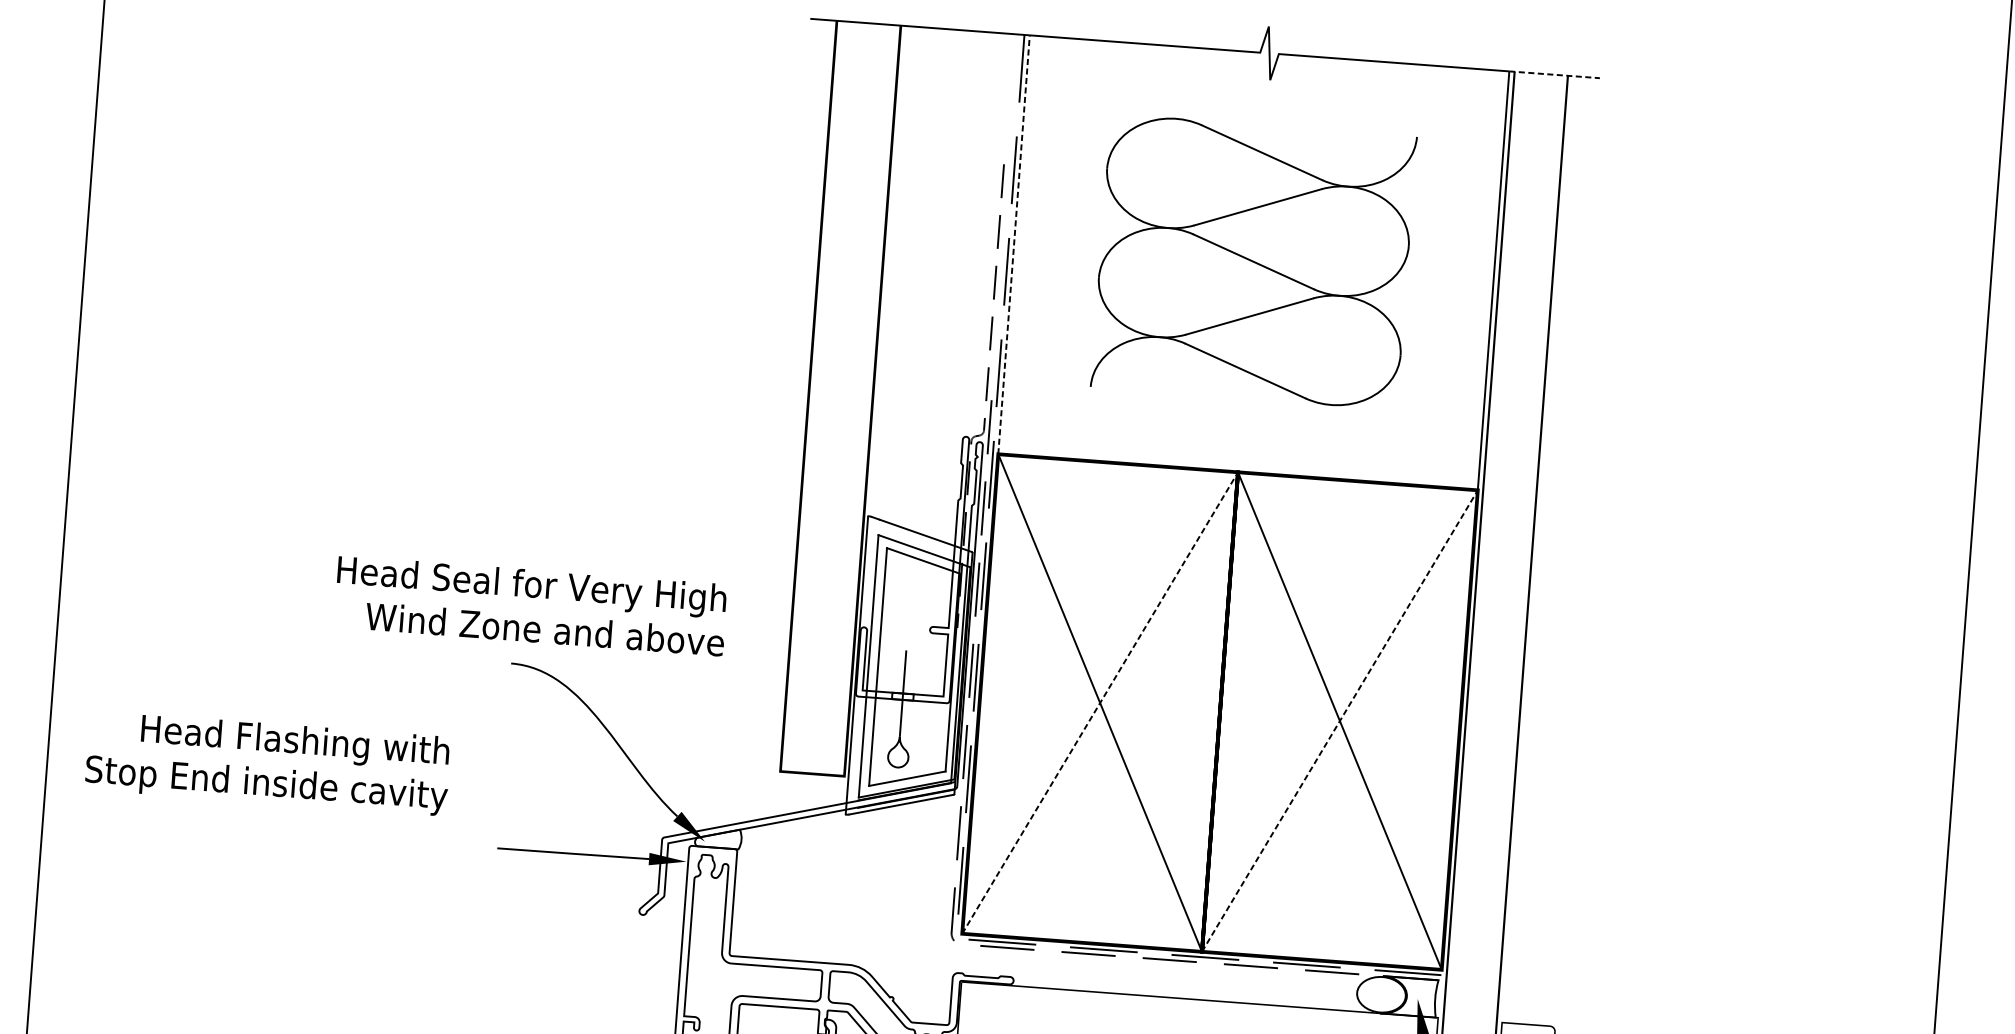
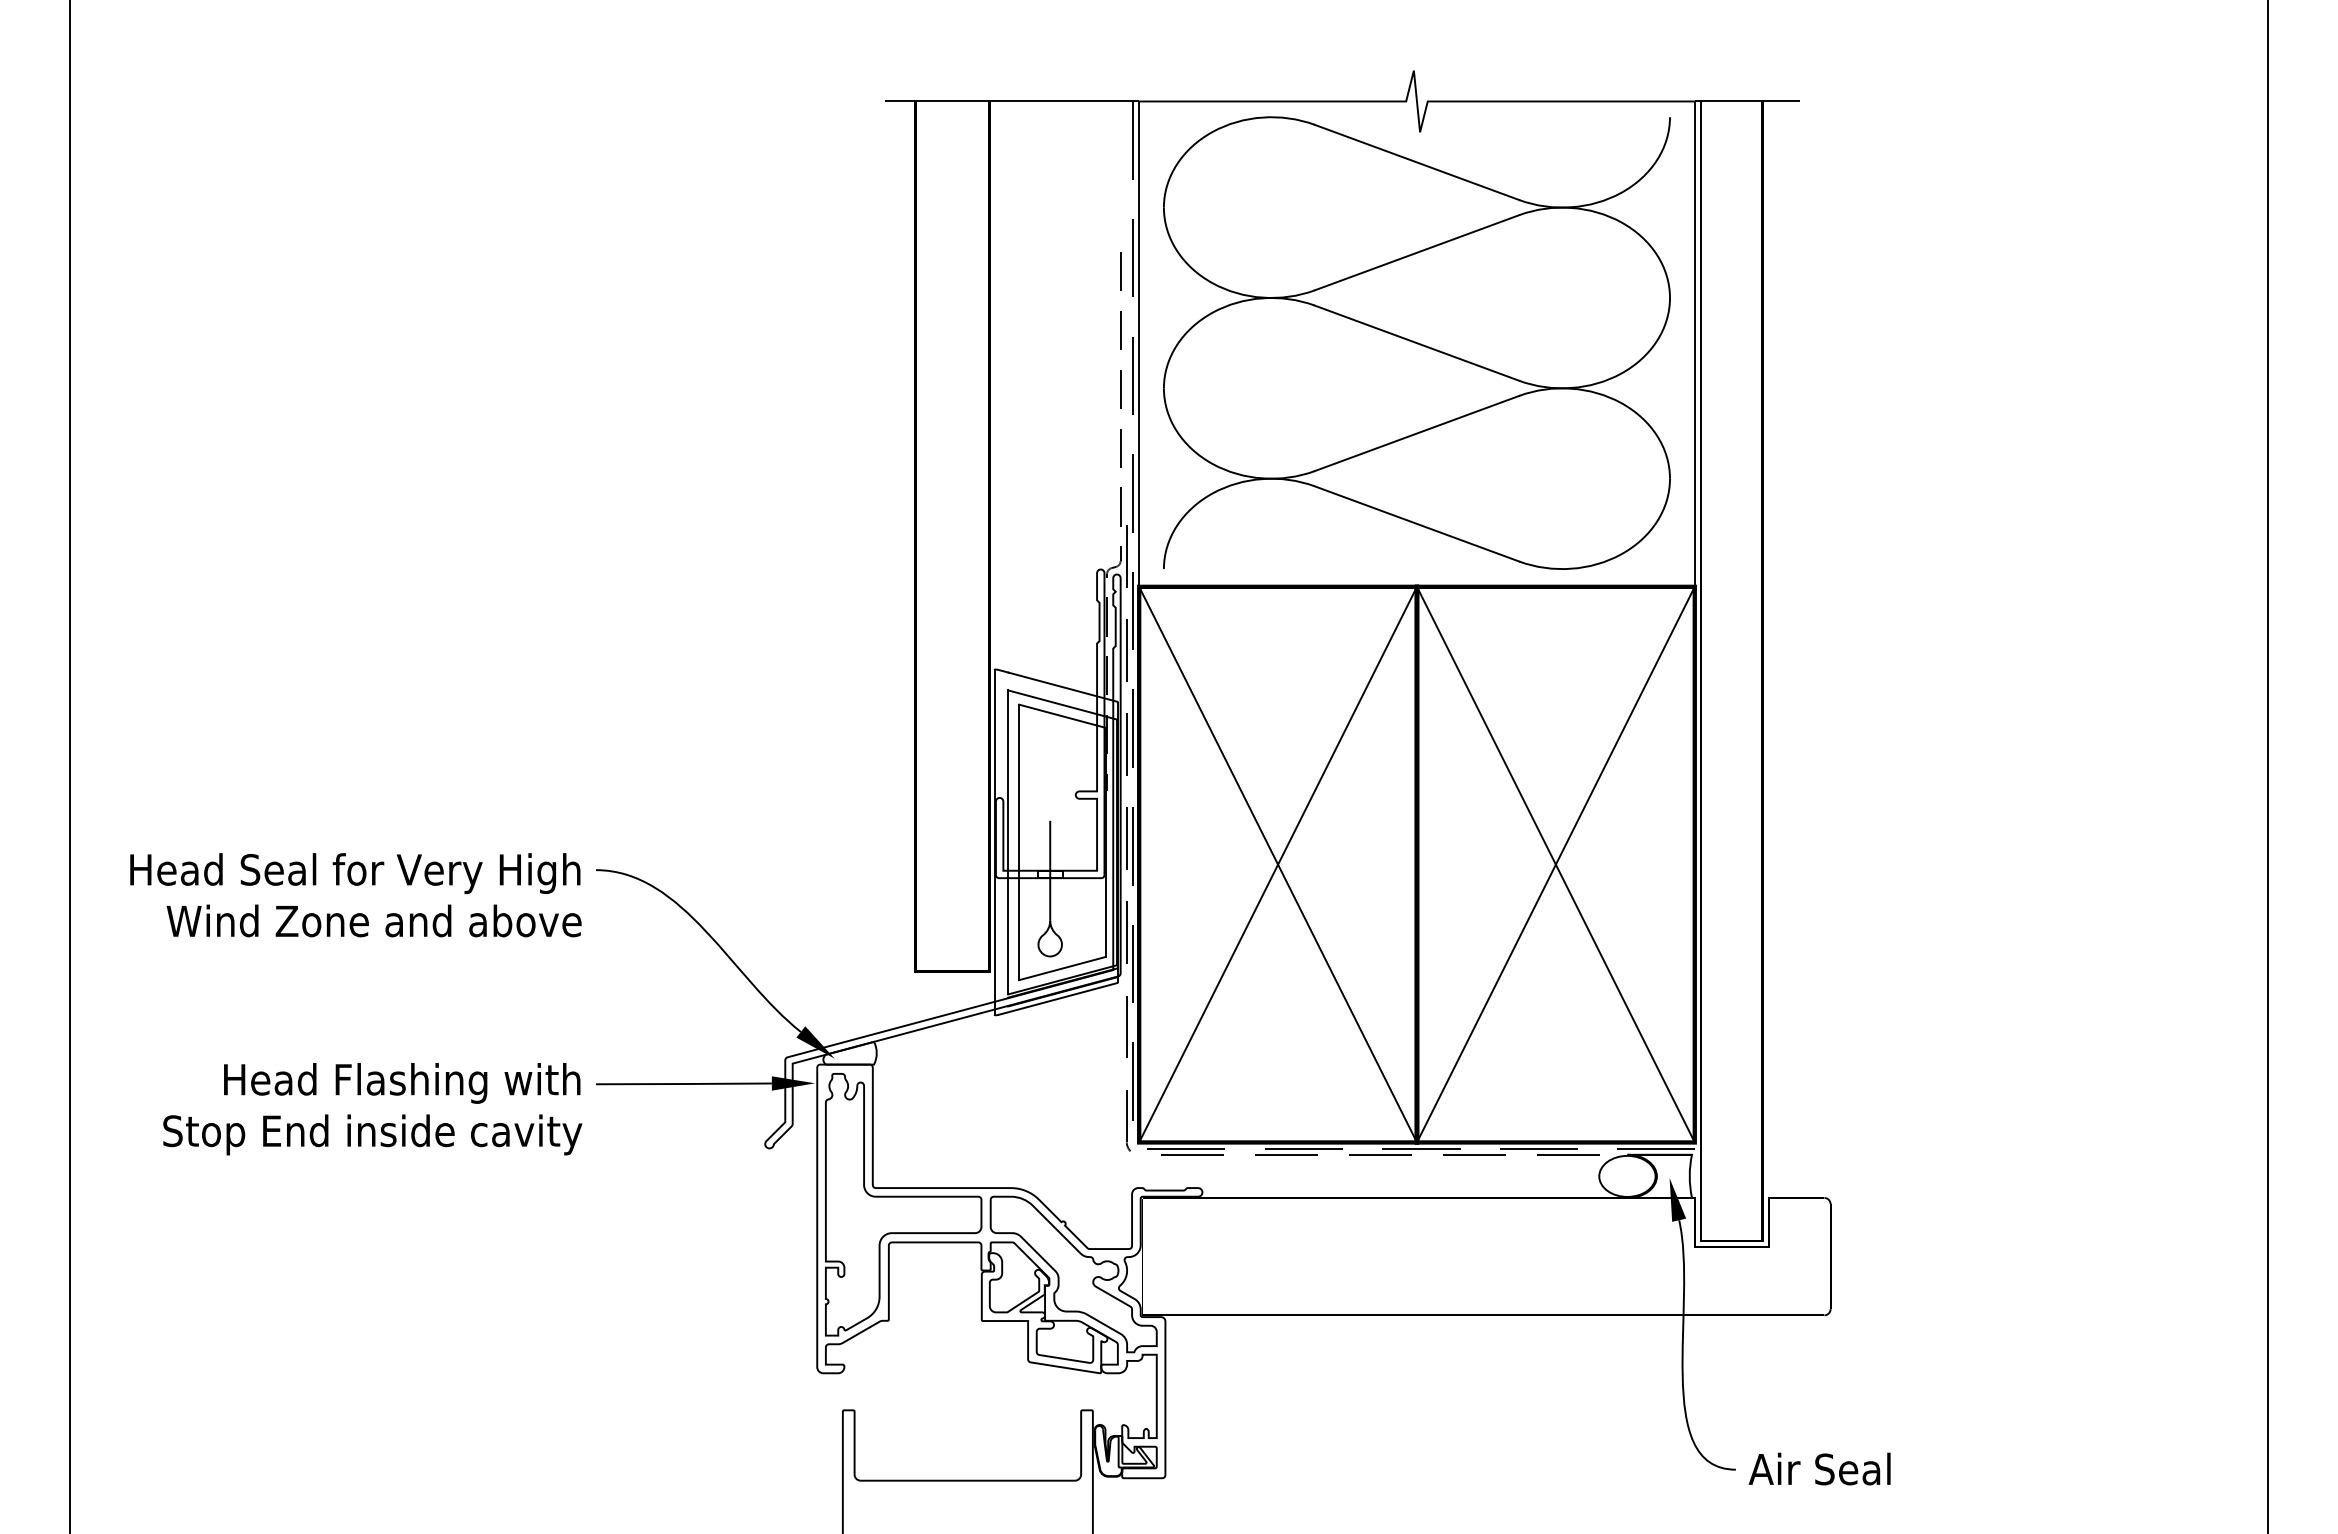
line: (1554, 74) -> (1747, 101), dashed -> solid
line: (1014, 245) -> (1139, 344), dashed -> solid
part: (1253, 261) -> (1416, 342), size x1.43
text: (530, 606) -> (355, 895), moved
line: (1100, 702) -> (1278, 864), dashed -> solid
line: (1339, 720) -> (1555, 864), dashed -> solid
text: (267, 763) -> (372, 1109), moved

